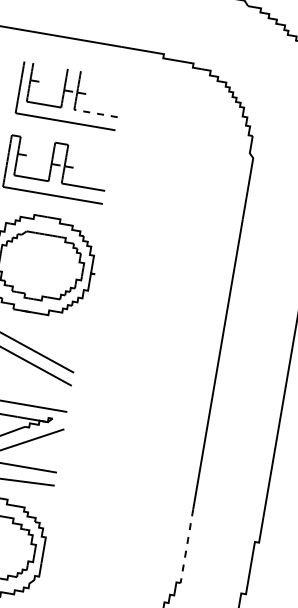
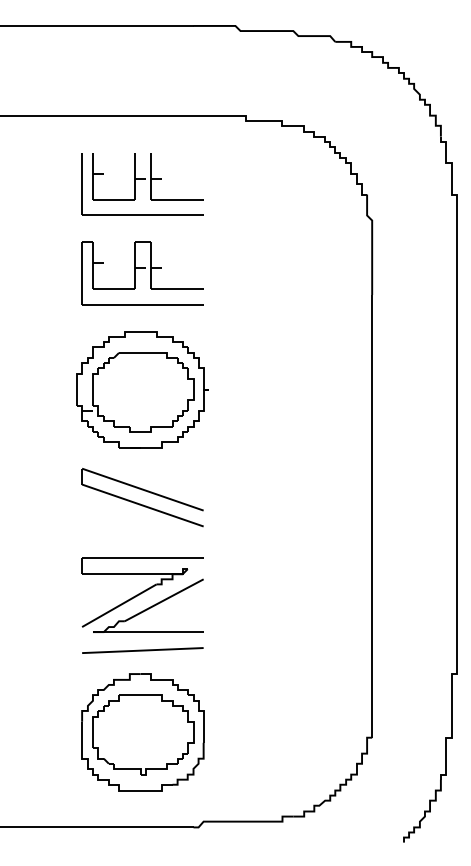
line: (95, 113) -> (176, 199), dashed -> solid
line: (187, 545) -> (372, 692), dashed -> solid

